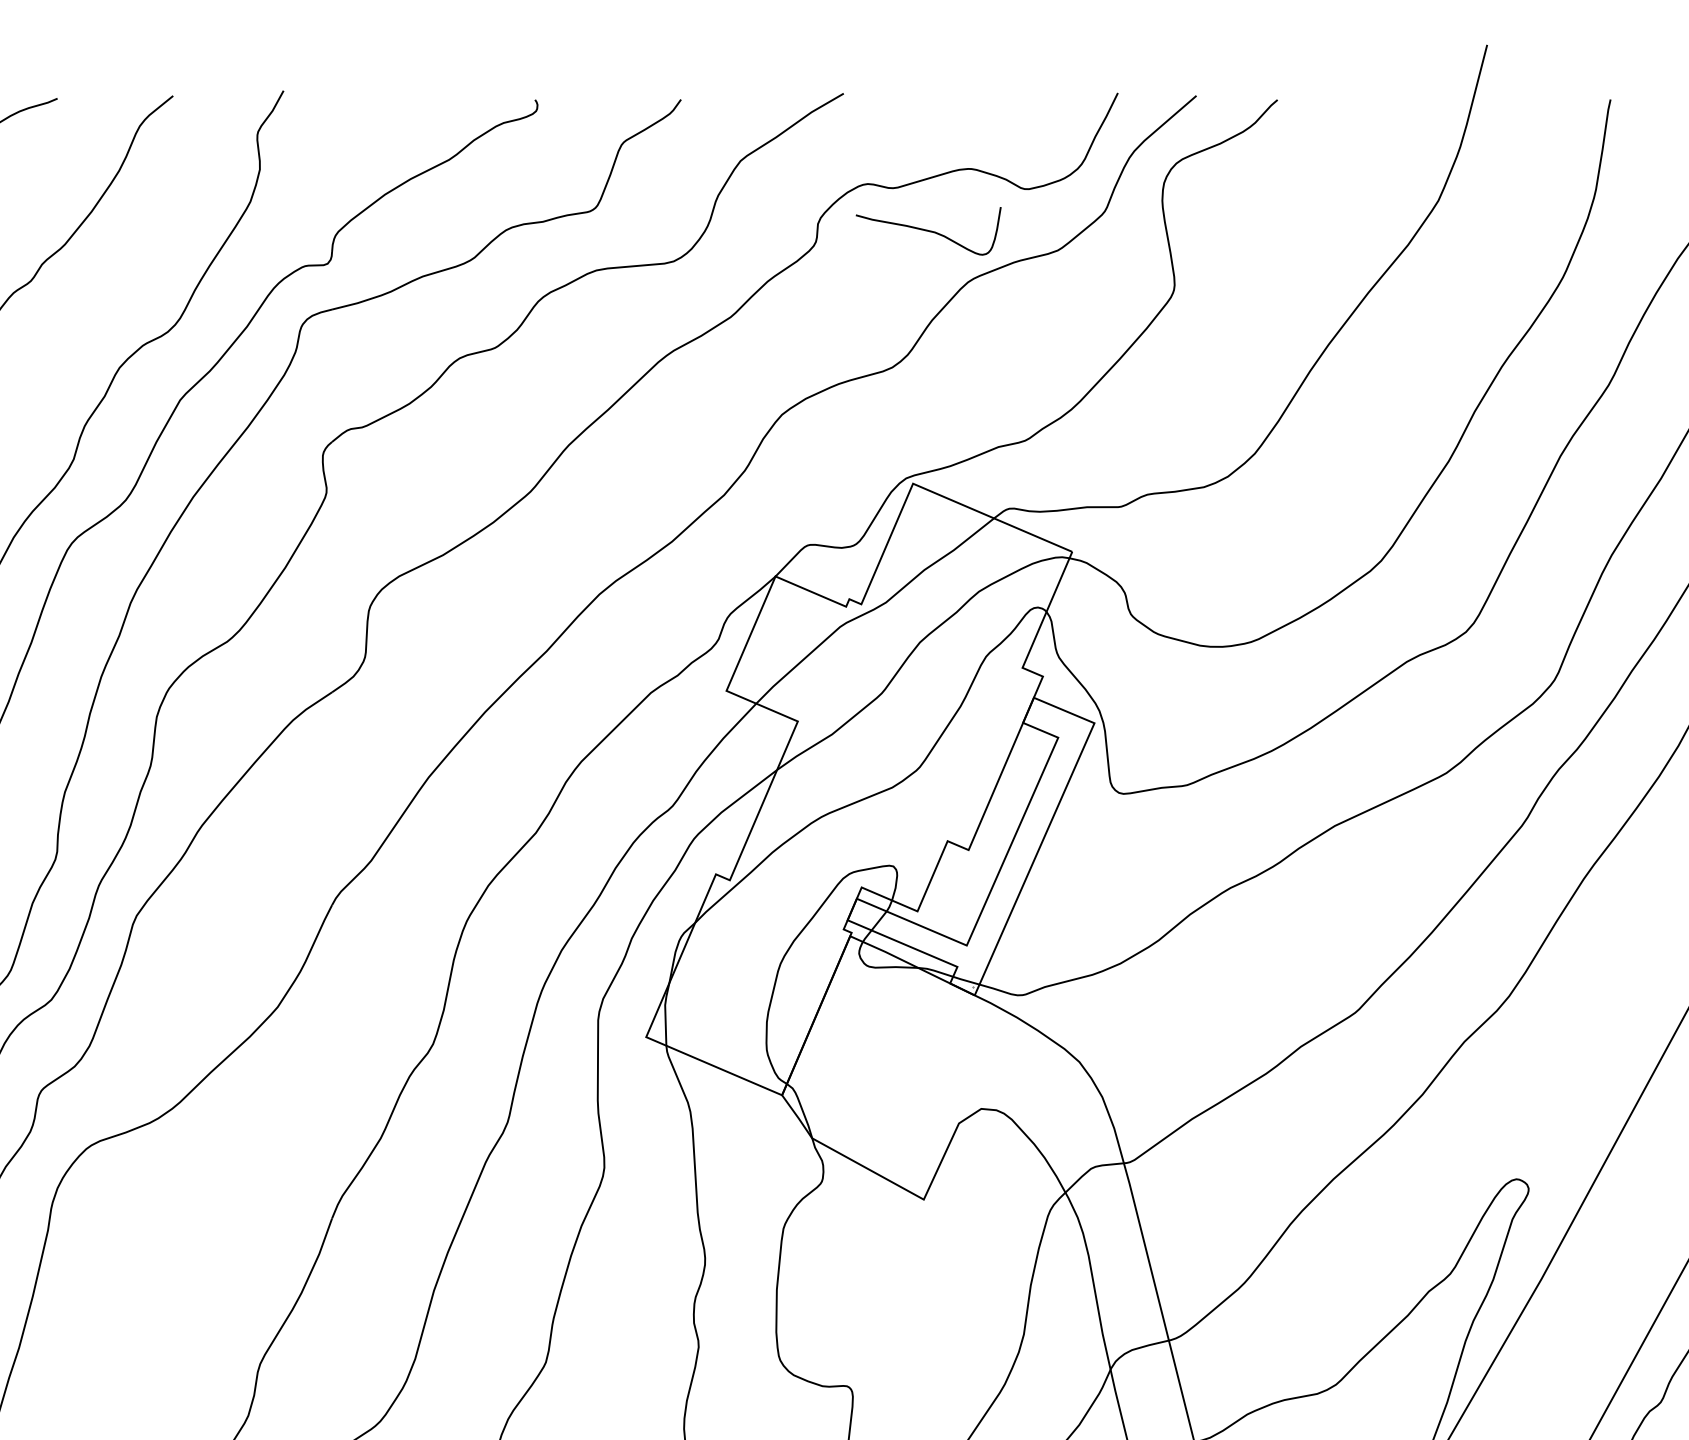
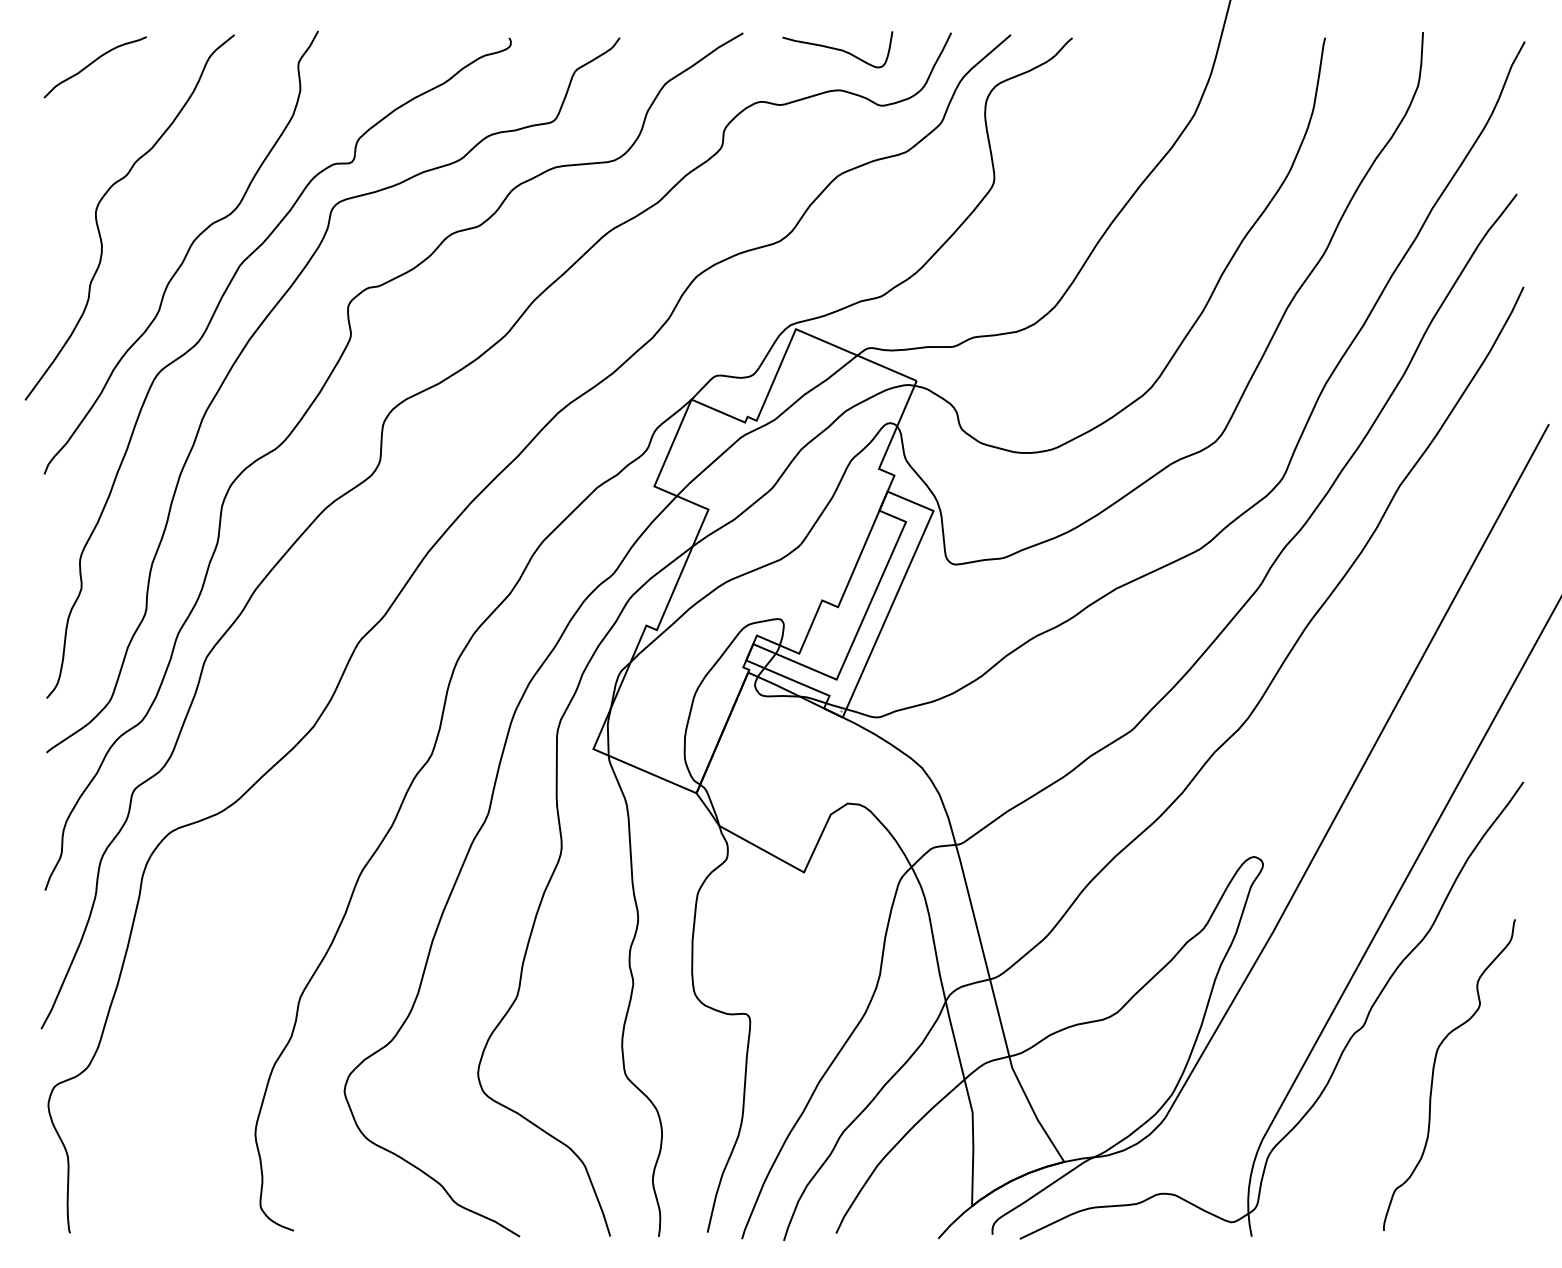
curve: (928, 231) -> (837, 49), moved

